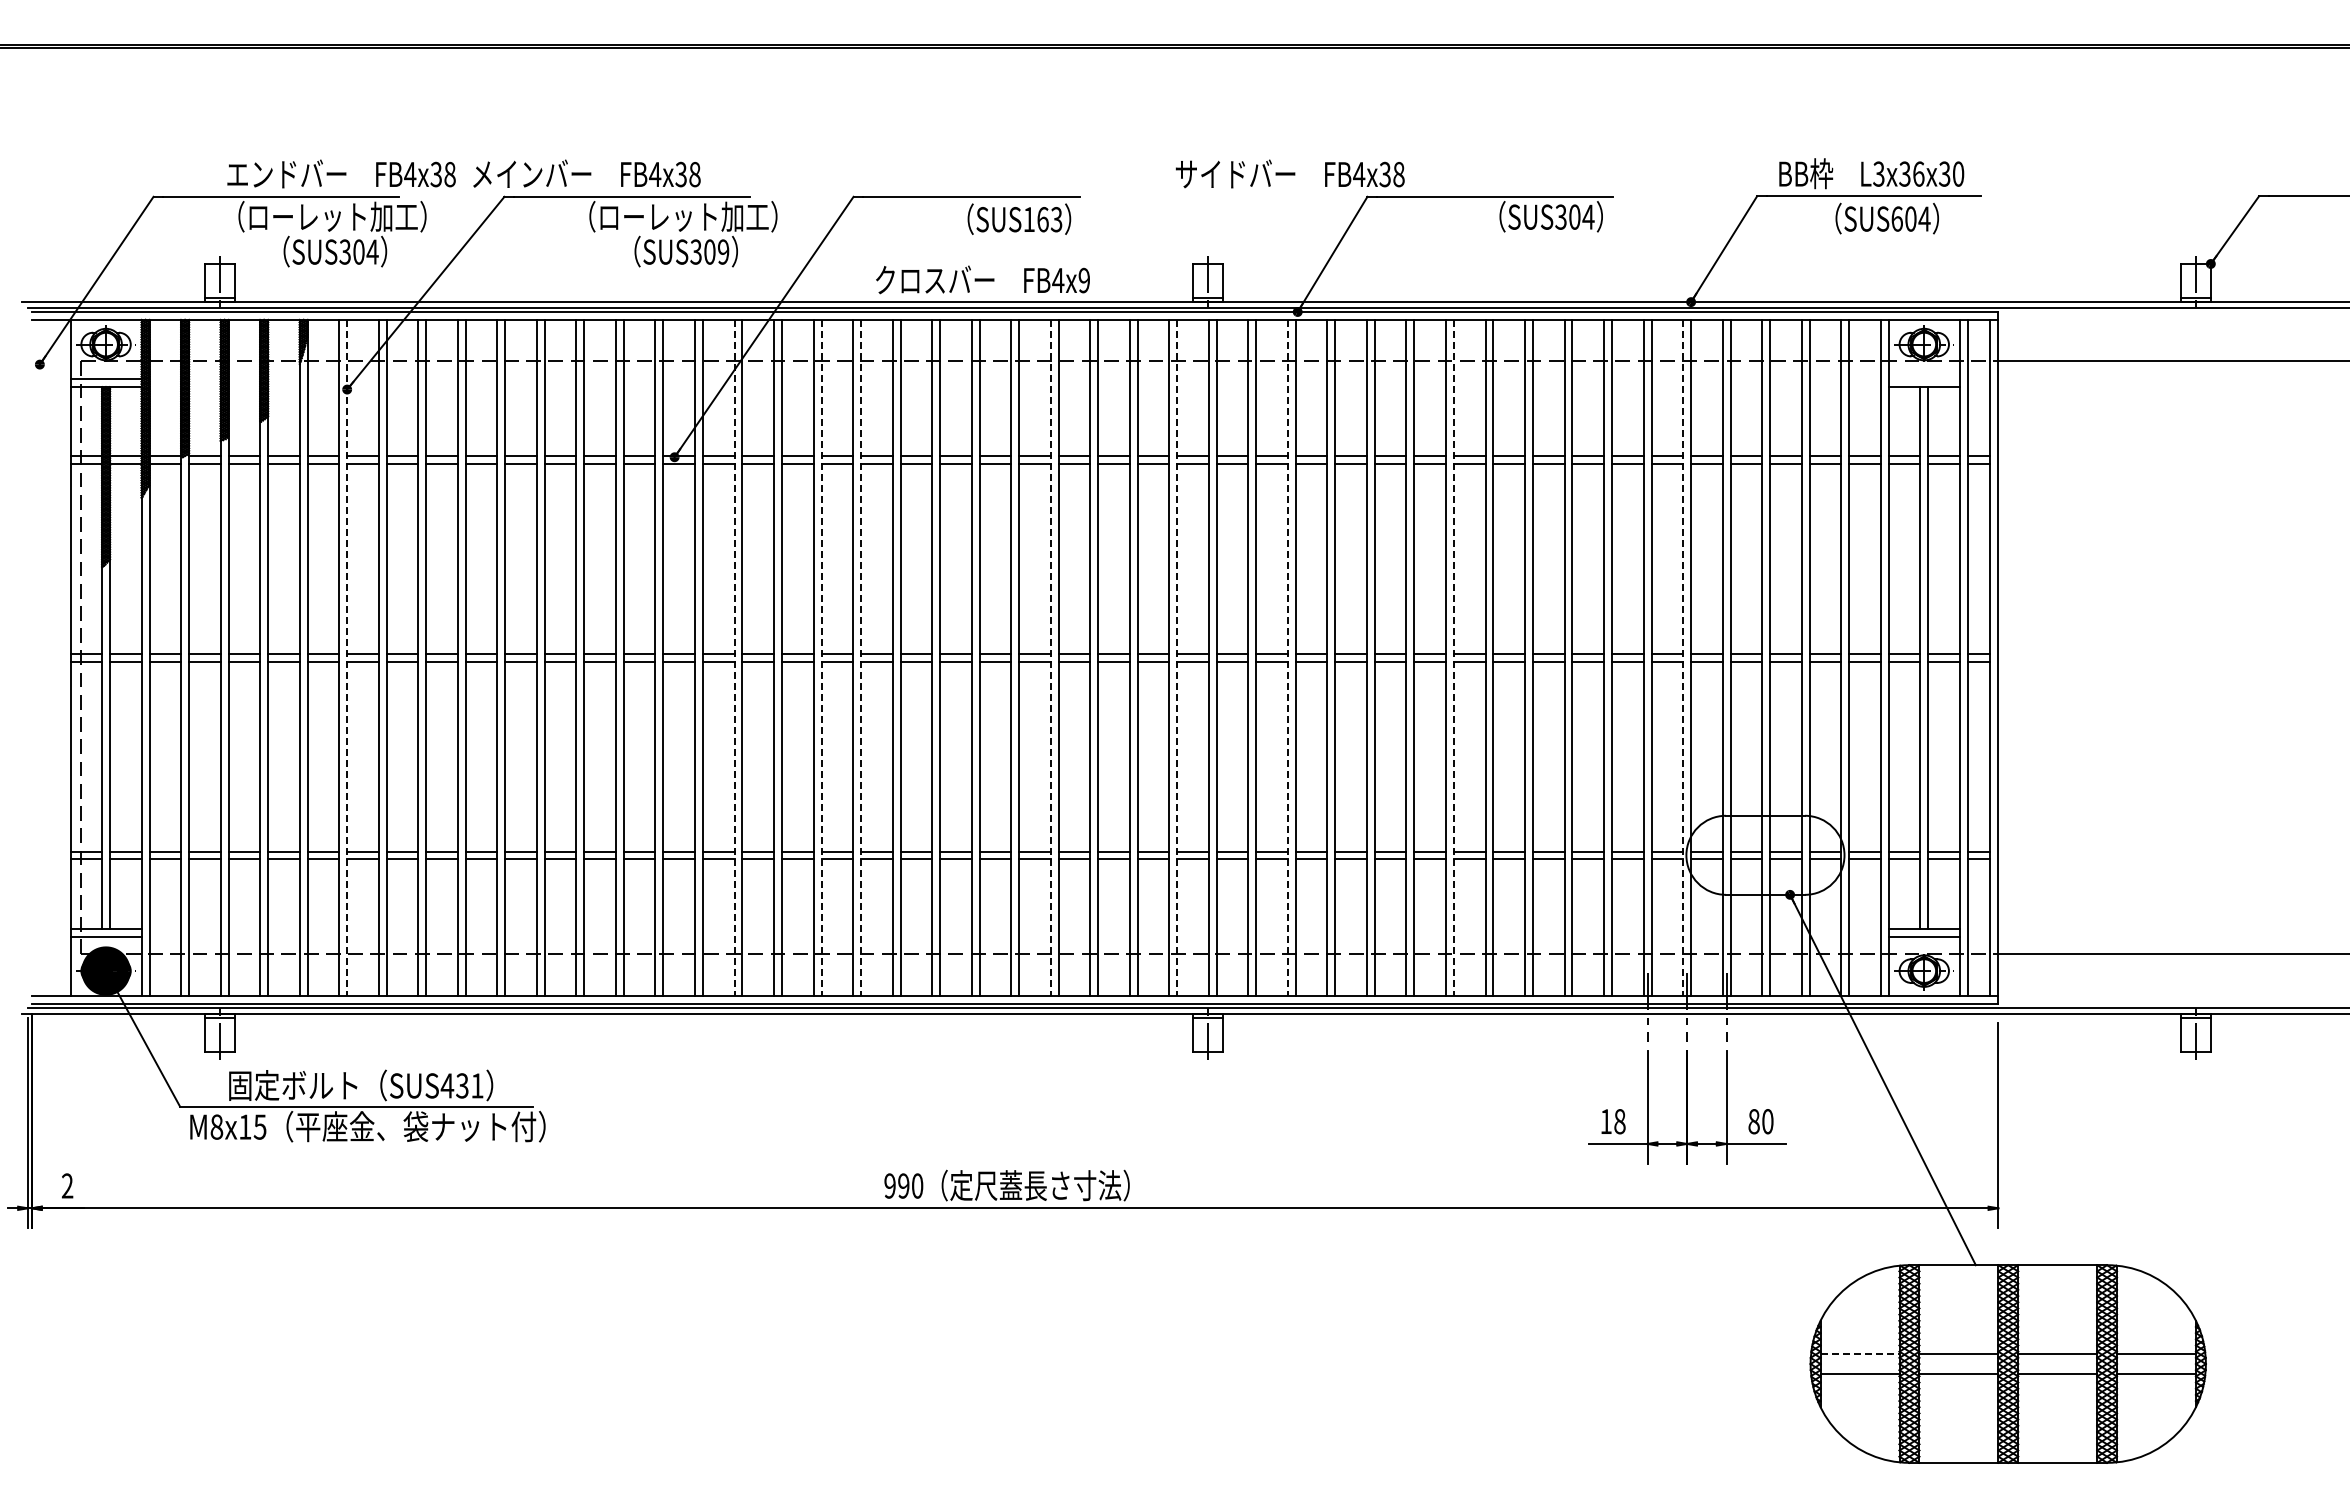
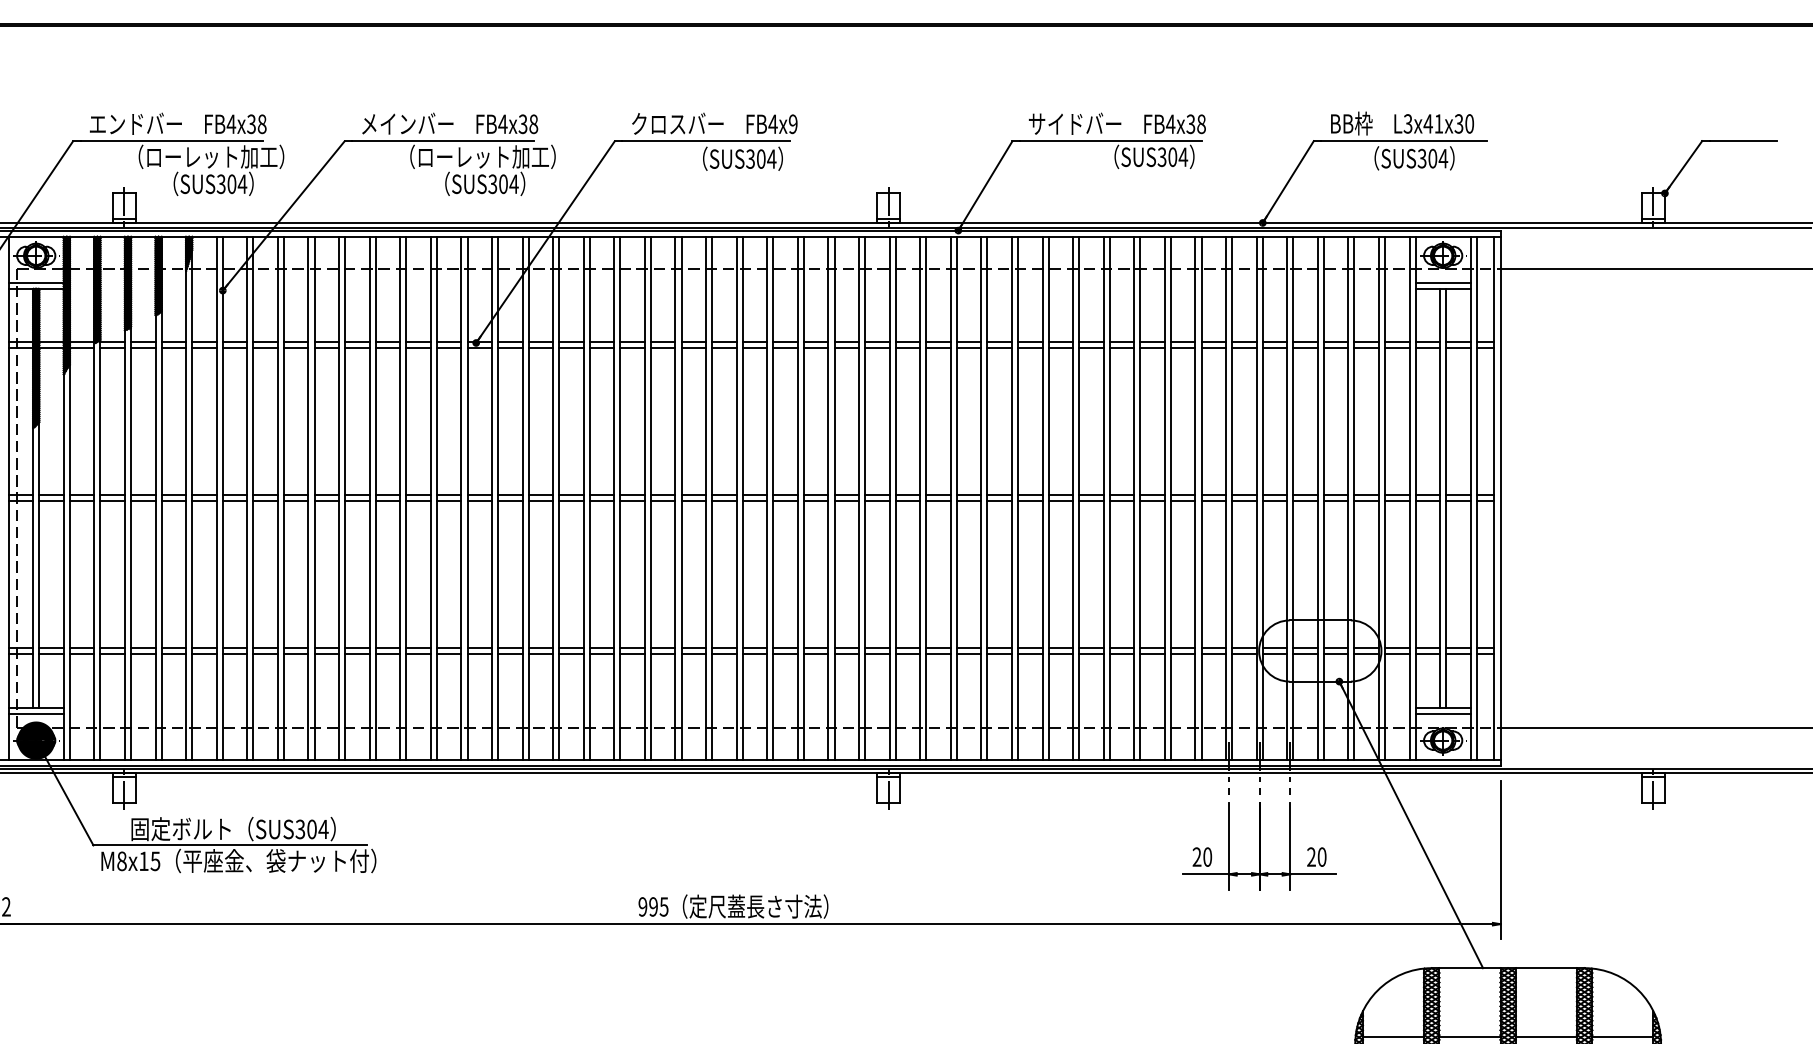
text: (341, 173) -> (178, 123), moved
text: (586, 173) -> (449, 123), moved
text: (1289, 173) -> (1116, 123), moved
text: (1911, 173) -> (1433, 123), L3x36x30 -> L3x41x30
text: (1896, 218) -> (1421, 158), SUS604 -> SUS304
text: (1042, 219) -> (760, 159), SUS163 -> SUS304
text: (723, 251) -> (514, 183), SUS309 -> SUS304
text: (982, 279) -> (714, 123), moved
line: (1923, 379) -> (1442, 282), added
line: (347, 657) -> (223, 497), dashed -> solid
line: (734, 657) -> (522, 497), dashed -> solid
line: (821, 657) -> (589, 497), dashed -> solid
line: (861, 657) -> (620, 497), dashed -> solid
line: (1050, 657) -> (767, 497), dashed -> solid
line: (1177, 657) -> (865, 497), dashed -> solid
line: (1287, 657) -> (950, 497), dashed -> solid
line: (1453, 657) -> (1078, 497), dashed -> solid
line: (1683, 657) -> (1256, 497), dashed -> solid
text: (462, 1085) -> (312, 829), SUS431 -> SUS304
text: (1612, 1121) -> (1201, 856), 18 -> 20
text: (1753, 1121) -> (1311, 856), 80 -> 20
text: (917, 1185) -> (664, 906), 990 -> 995
line: (1860, 1354) -> (1393, 1037), dashed -> solid

